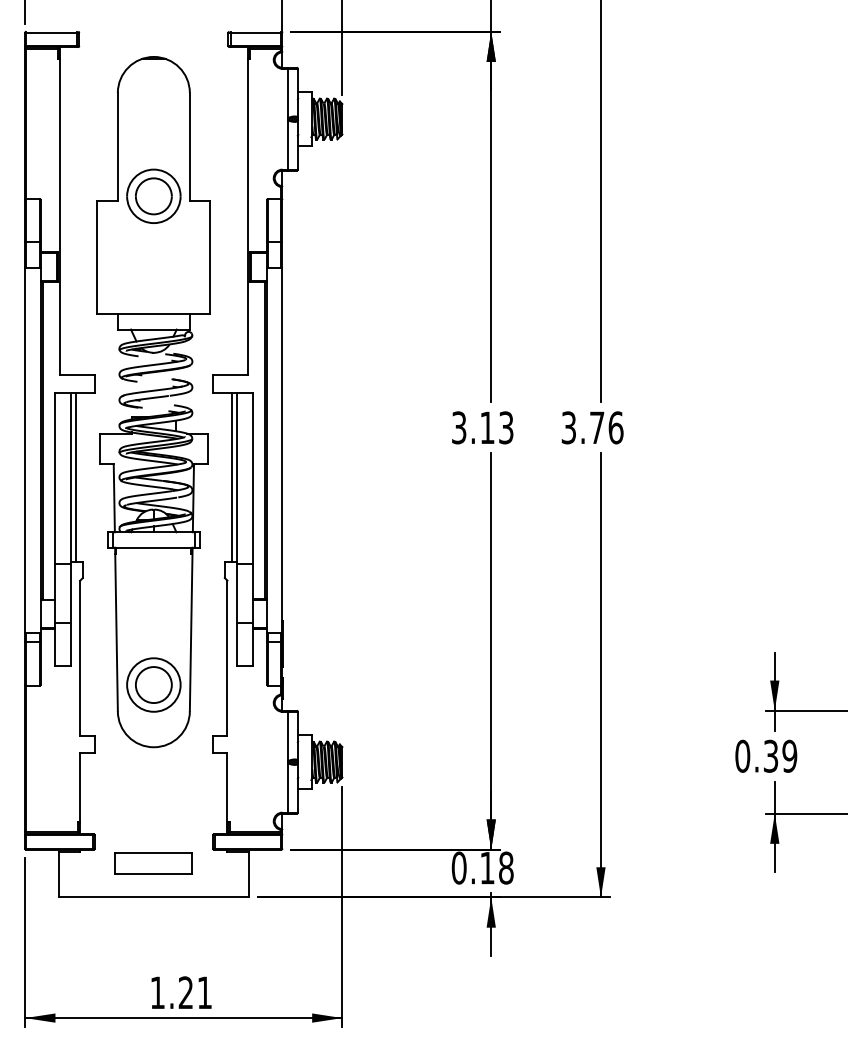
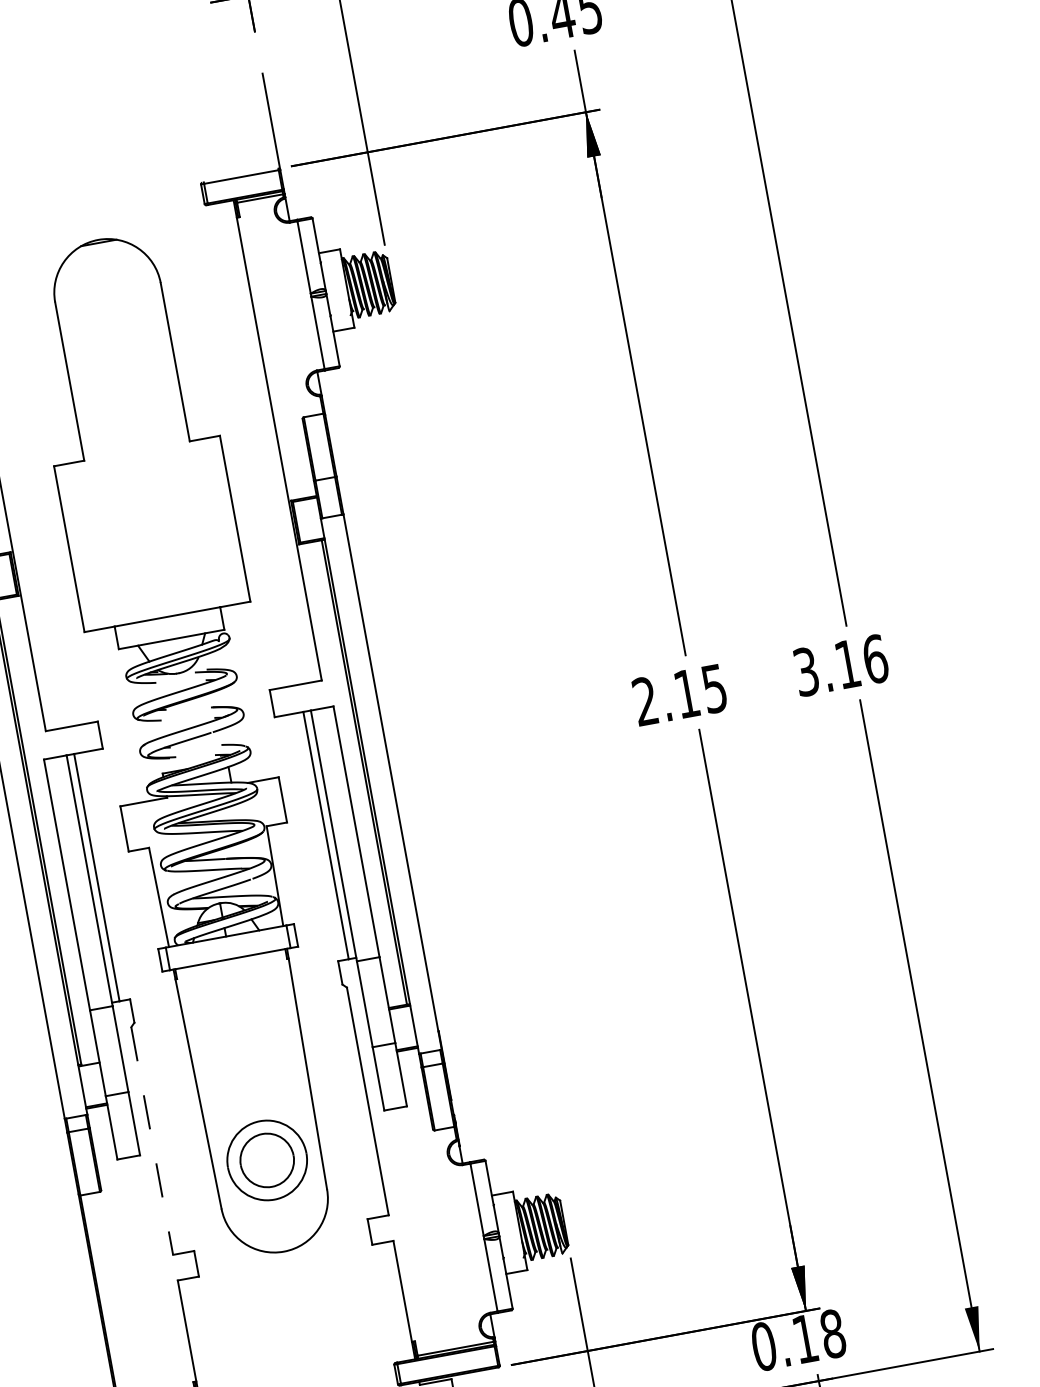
part: (153, 195) -> (135, 443), removed
text: (482, 427) -> (679, 694), 3.13 -> 2.15
text: (597, 427) -> (848, 663), 3.76 -> 3.16
line: (80, 658) -> (152, 1141), solid -> dashed

